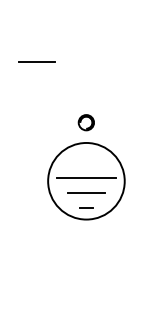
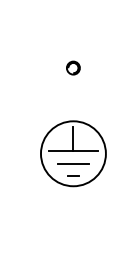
line: (36, 61) -> (31, 52), removed
part: (86, 121) -> (73, 67), moved
line: (86, 163) -> (73, 138), added

